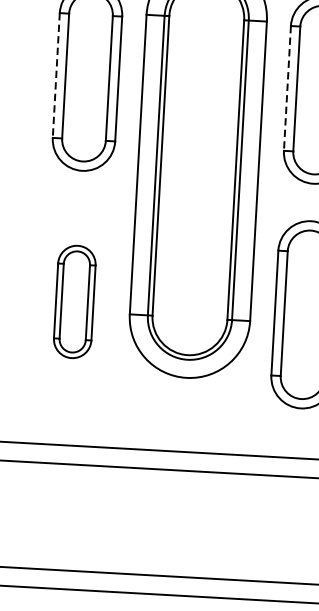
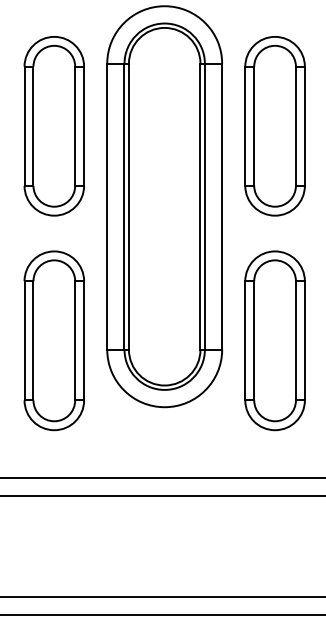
line: (56, 75) -> (24, 126), dashed -> solid
line: (287, 88) -> (245, 126), dashed -> solid
part: (74, 301) -> (53, 340), size x1.67

